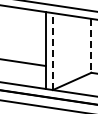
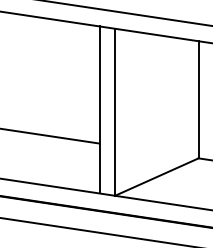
line: (91, 45) -> (198, 99), dashed -> solid
line: (52, 51) -> (114, 112), dashed -> solid

